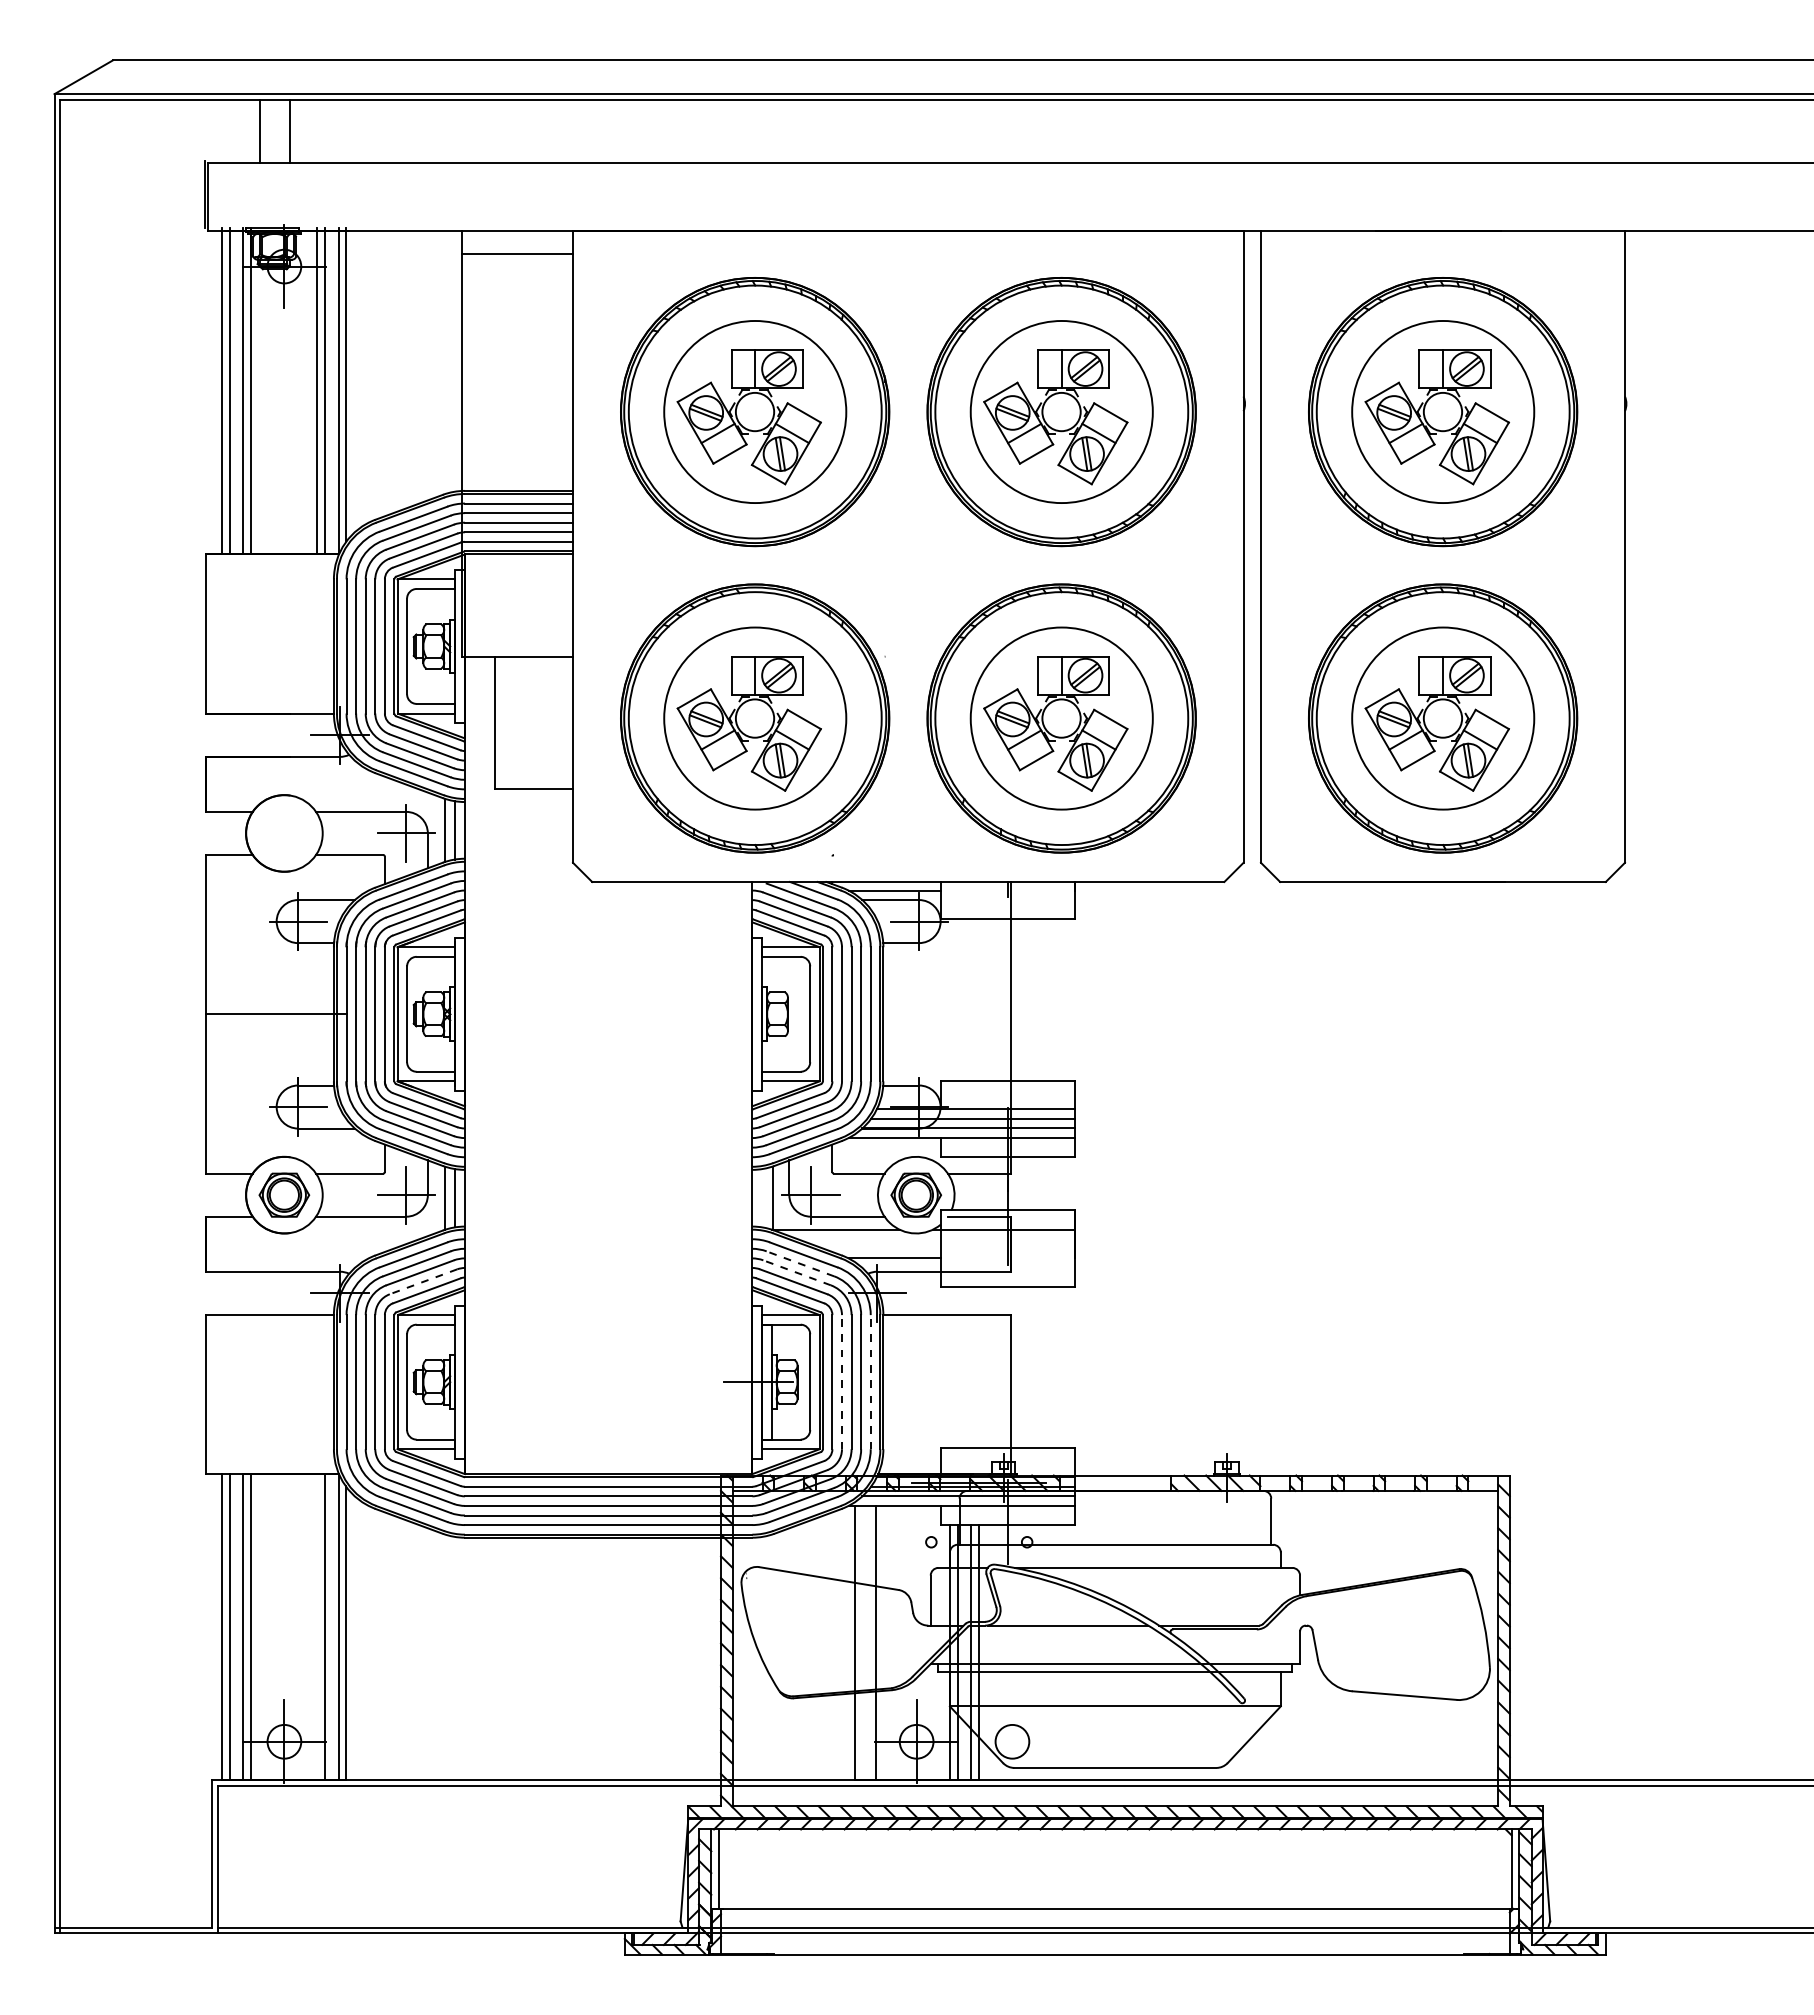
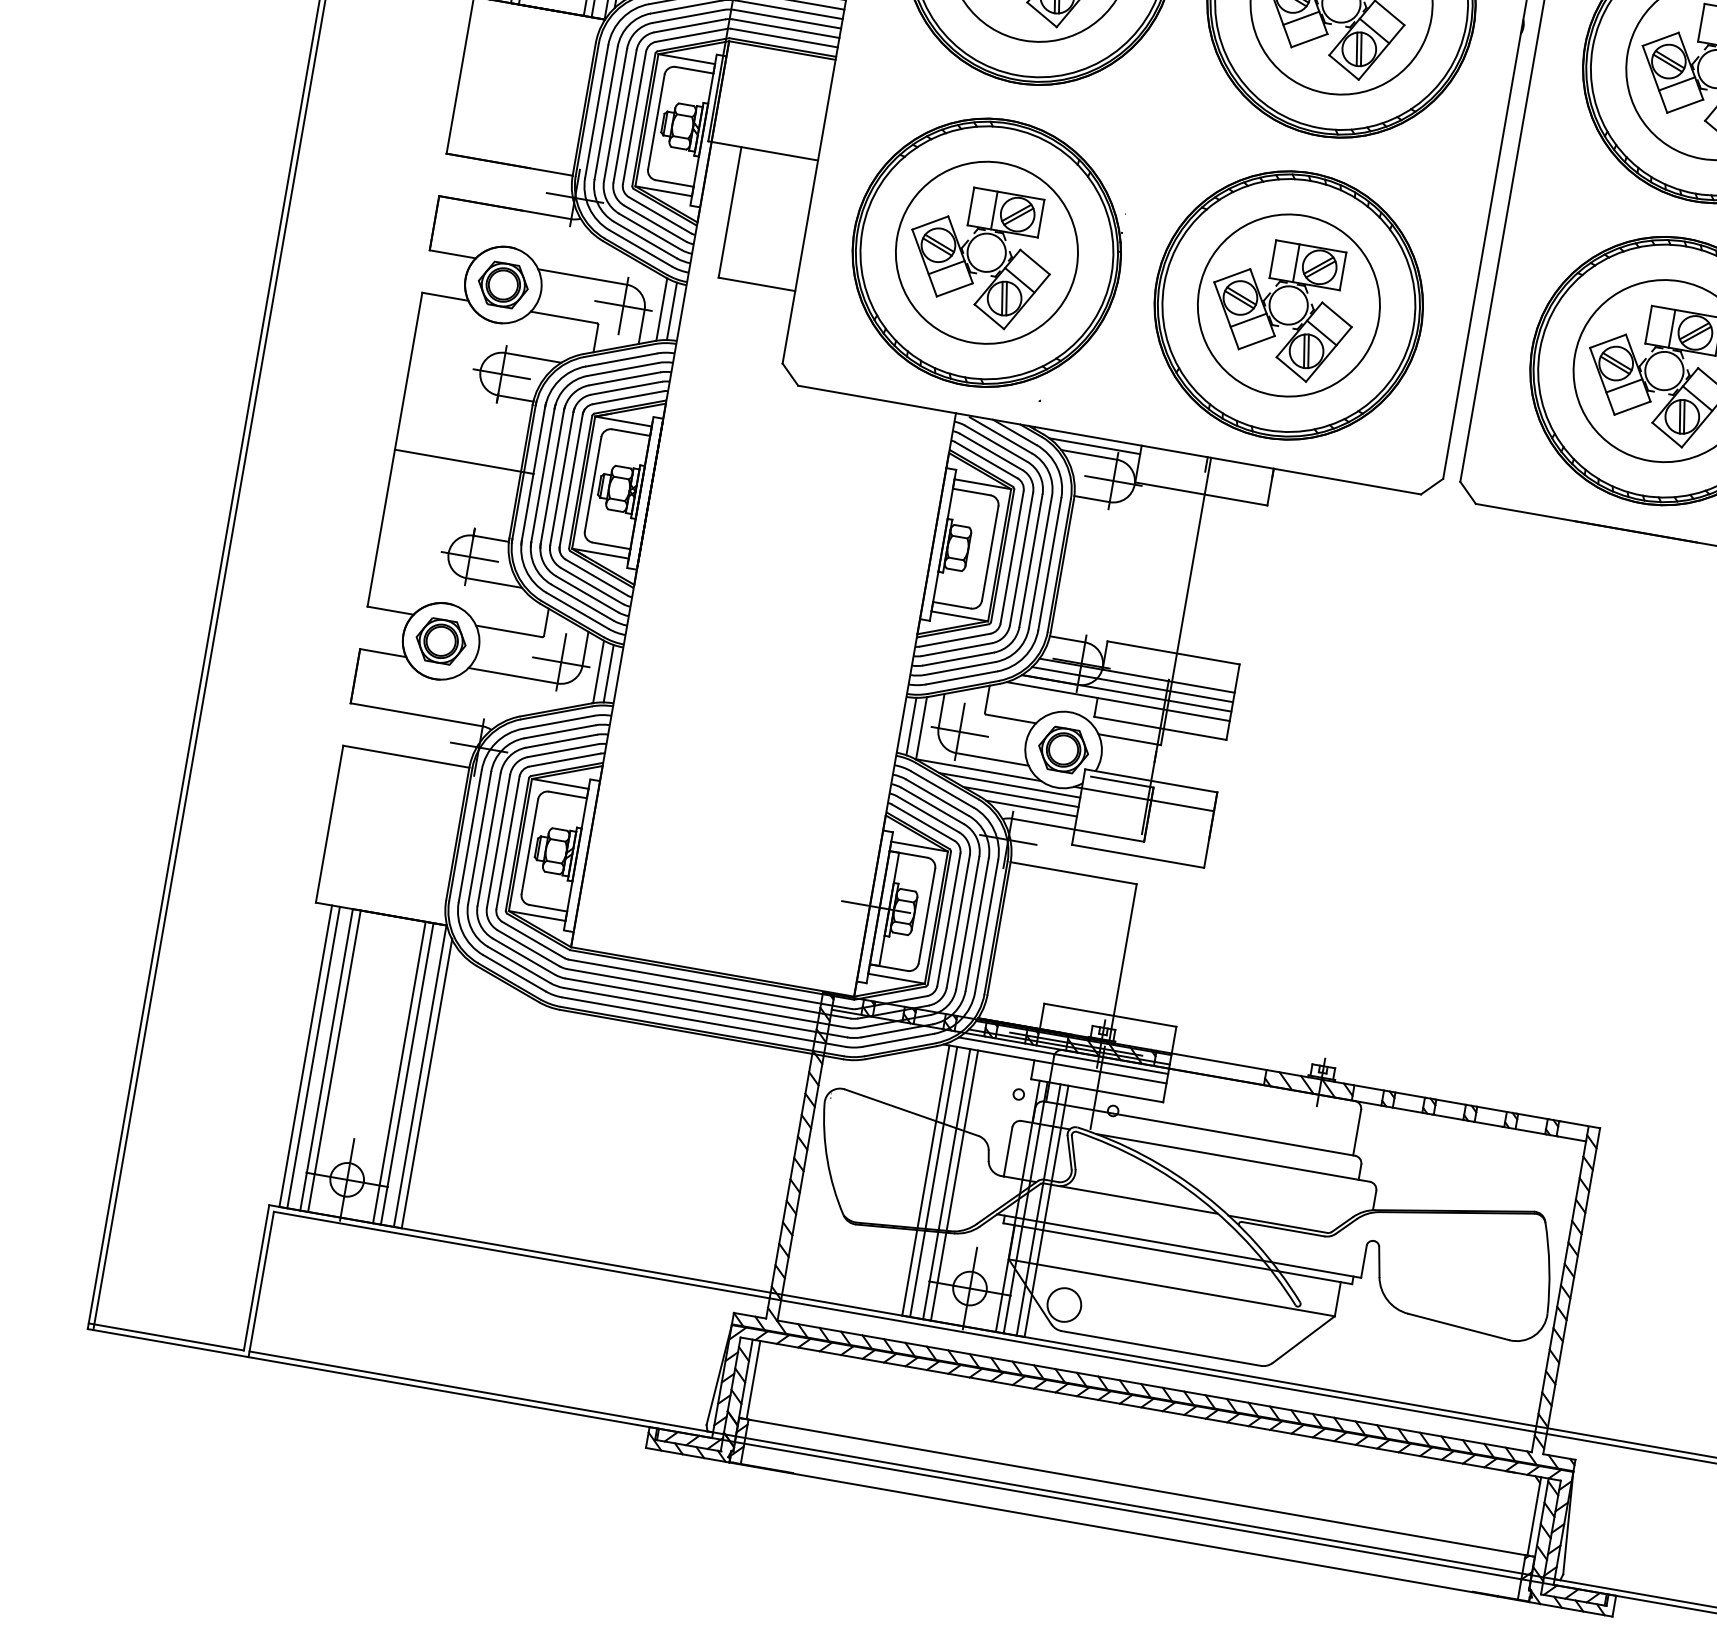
part: (284, 833) -> (503, 285), added
line: (762, 1198) -> (911, 726), added
line: (868, 1239) -> (1008, 785), added
line: (881, 1248) -> (1020, 796), added
line: (800, 1263) -> (937, 797), dashed -> solid
line: (797, 1272) -> (933, 805), dashed -> solid
line: (423, 1281) -> (563, 750), dashed -> solid
line: (842, 1381) -> (958, 920), dashed -> solid
line: (870, 1381) -> (986, 925), dashed -> solid
line: (317, 1627) -> (399, 1072), added
line: (862, 1642) -> (933, 1181), added
line: (883, 1642) -> (954, 1185), added

